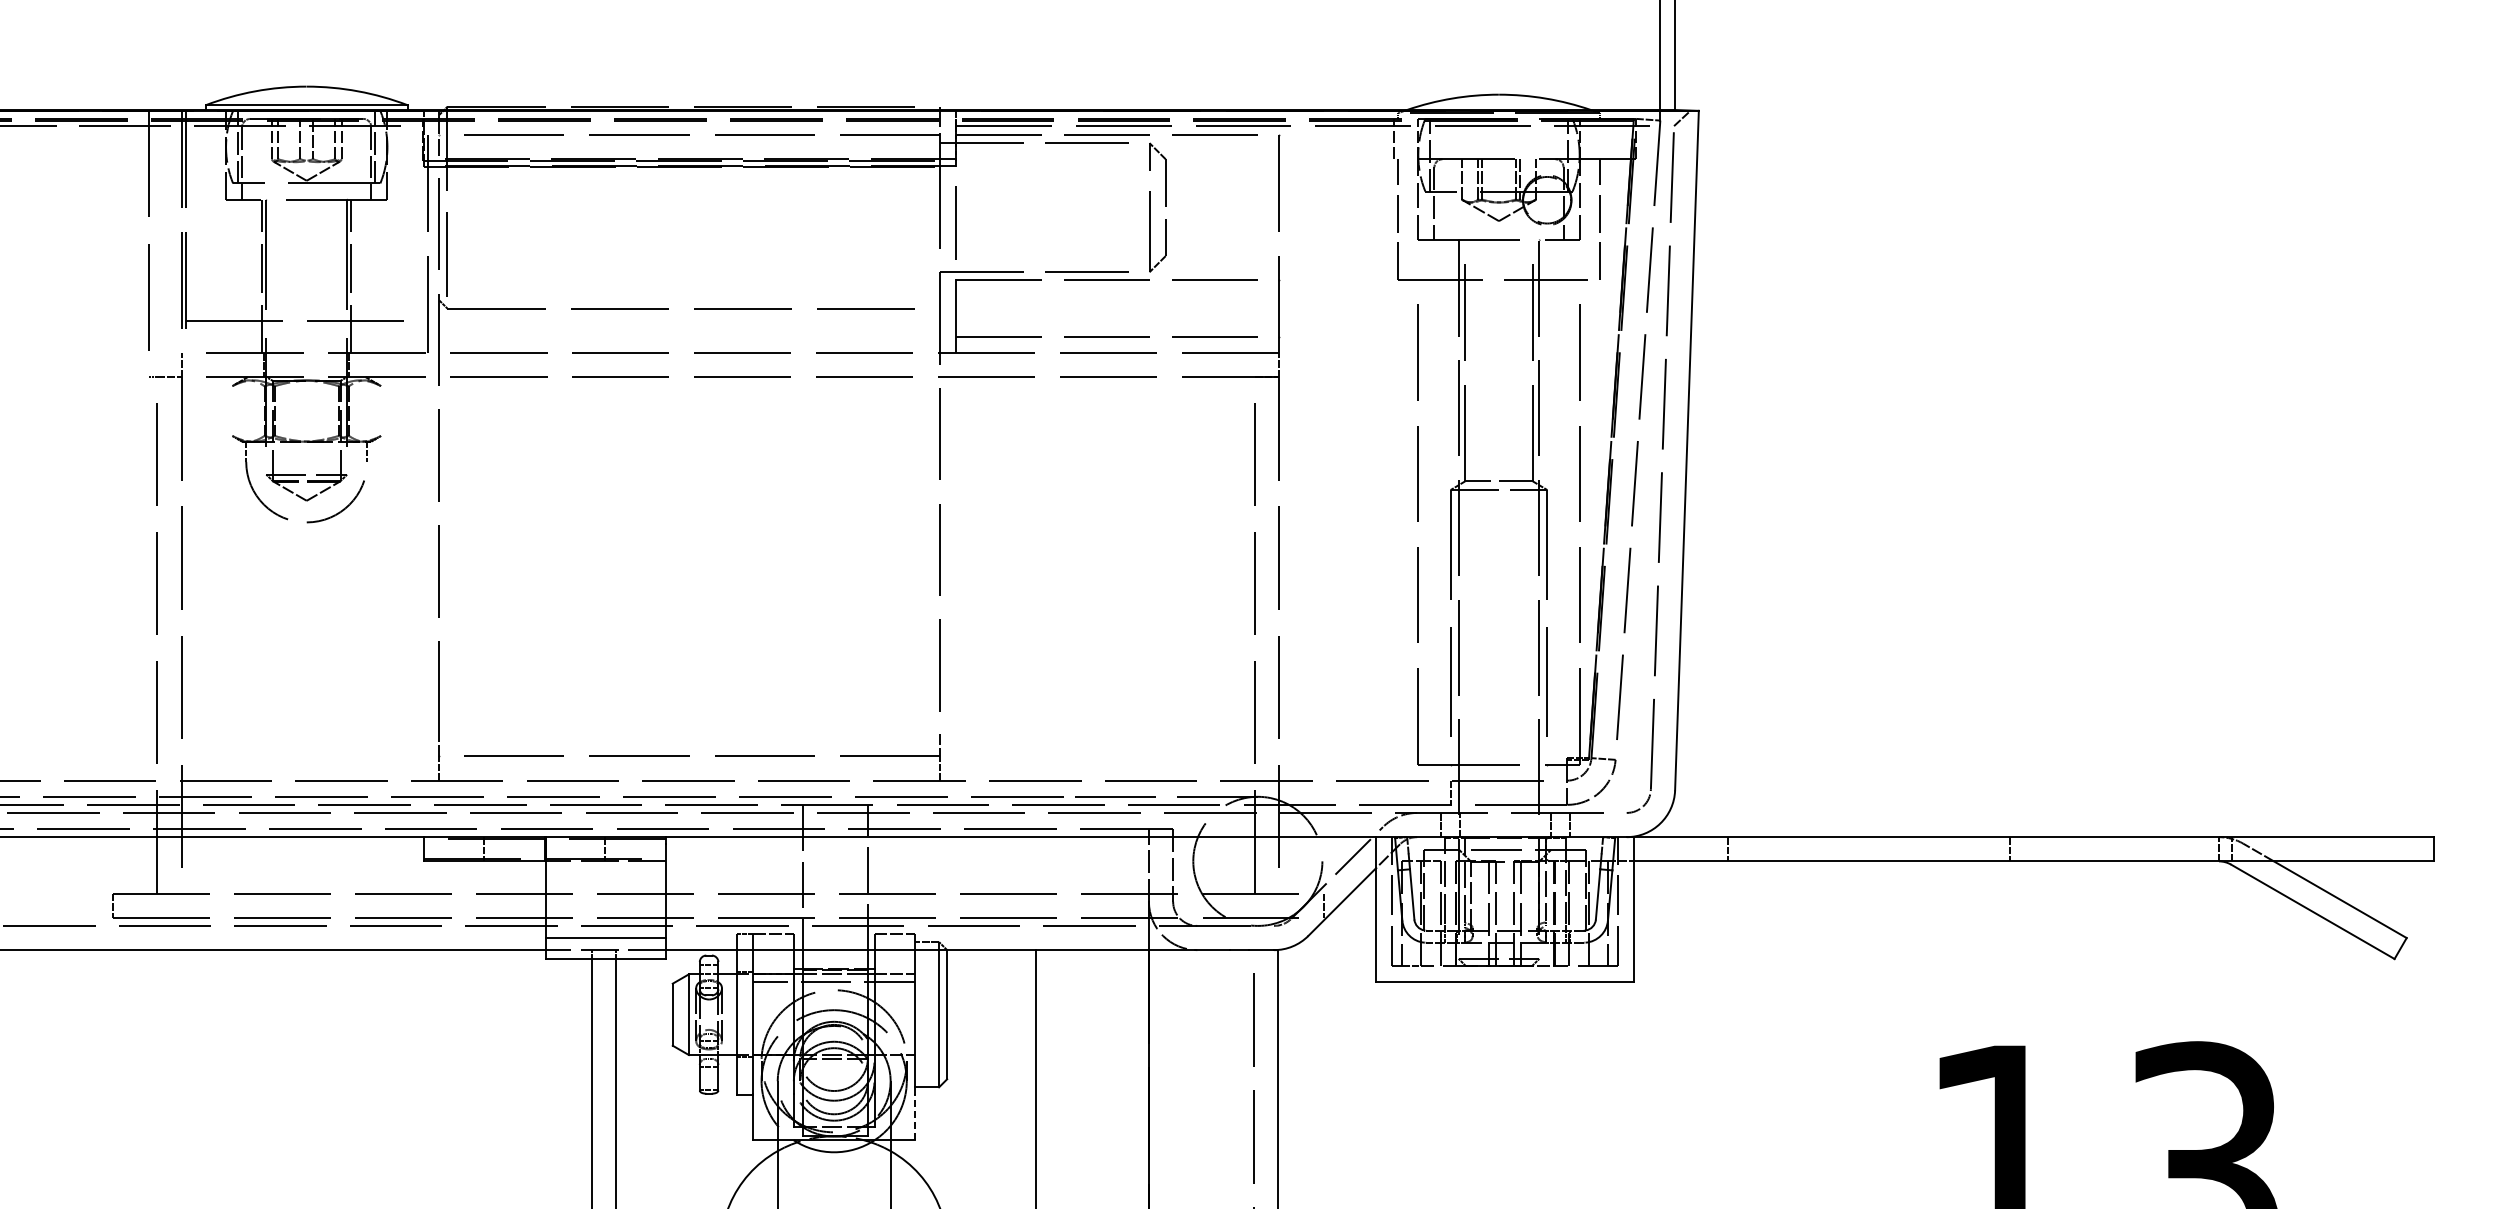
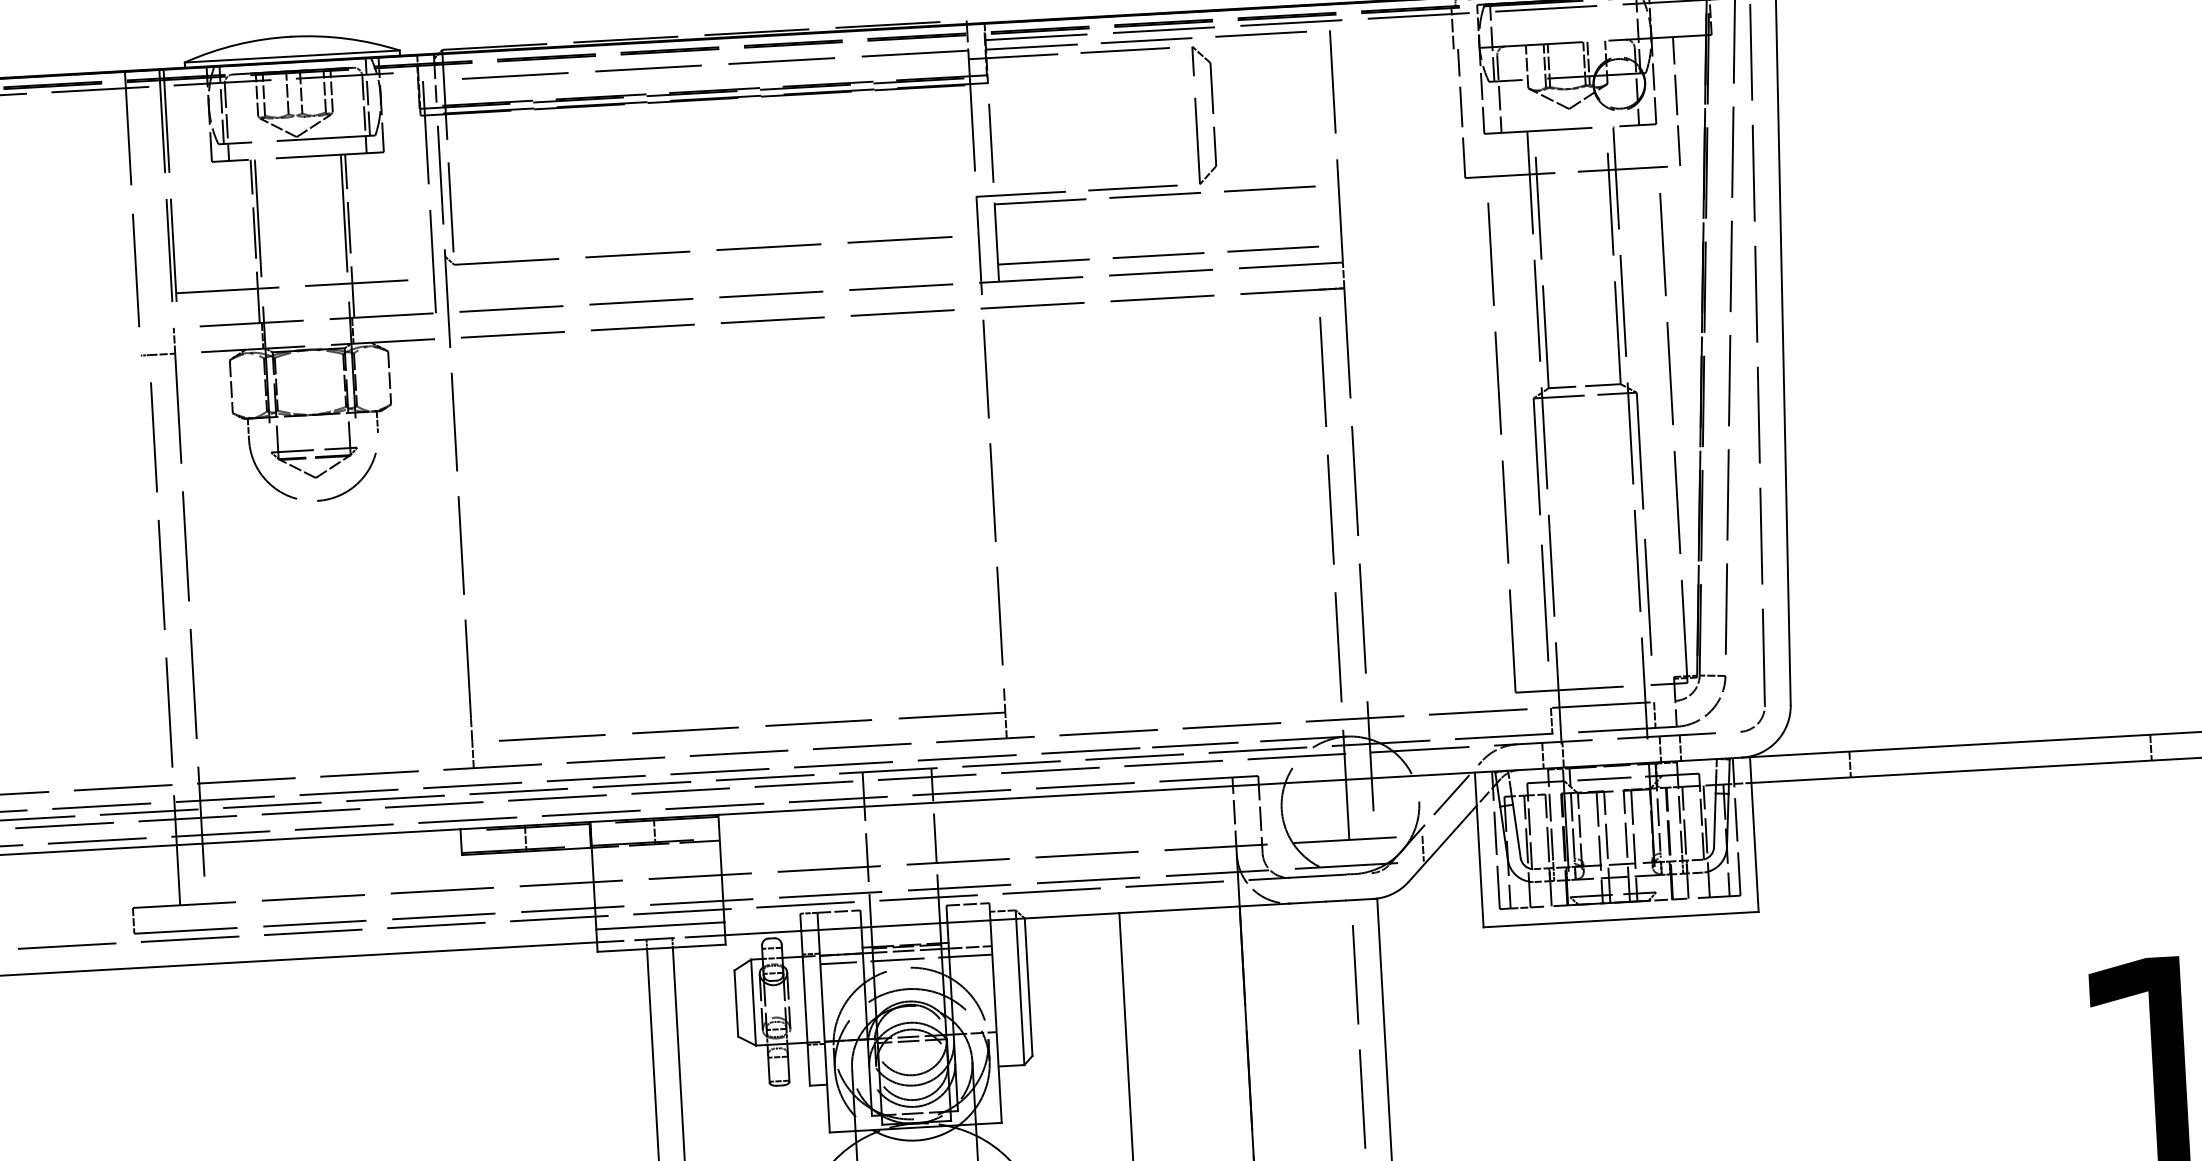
line: (232, 410) -> (231, 386), added
line: (381, 410) -> (390, 377), added
line: (1547, 792) -> (1654, 714), added
line: (914, 1116) -> (999, 1097), dashed -> solid

